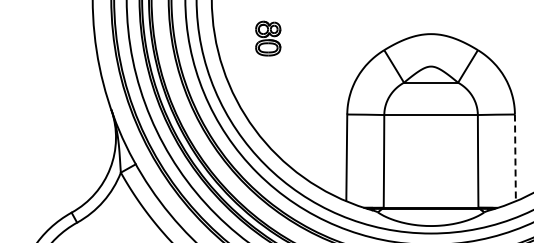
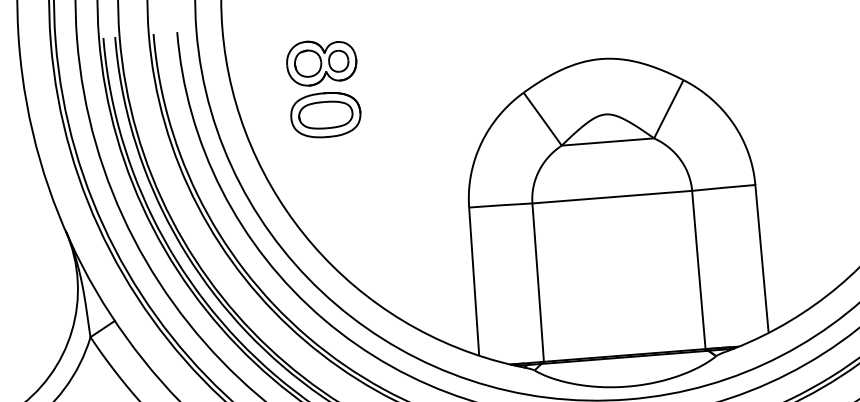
part: (268, 38) -> (324, 88), size x1.67
line: (515, 157) -> (762, 258), dashed -> solid

